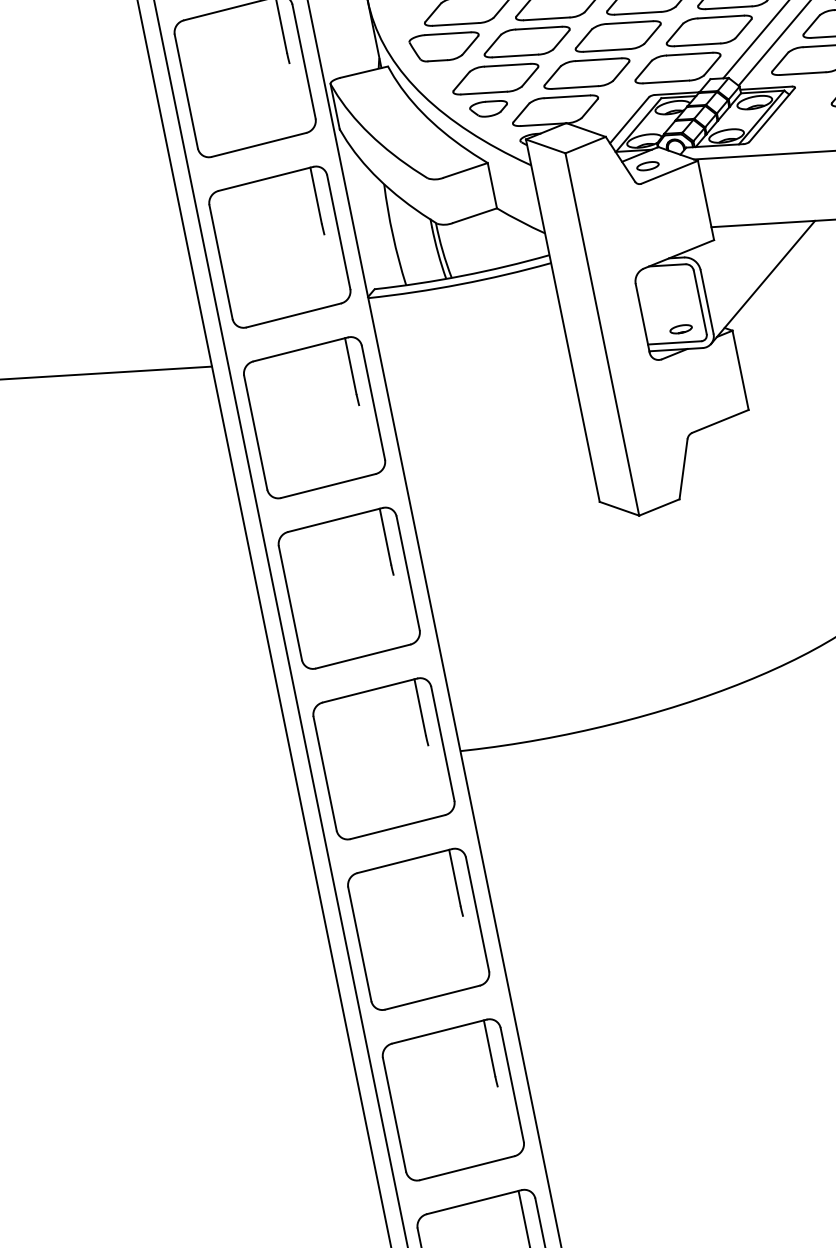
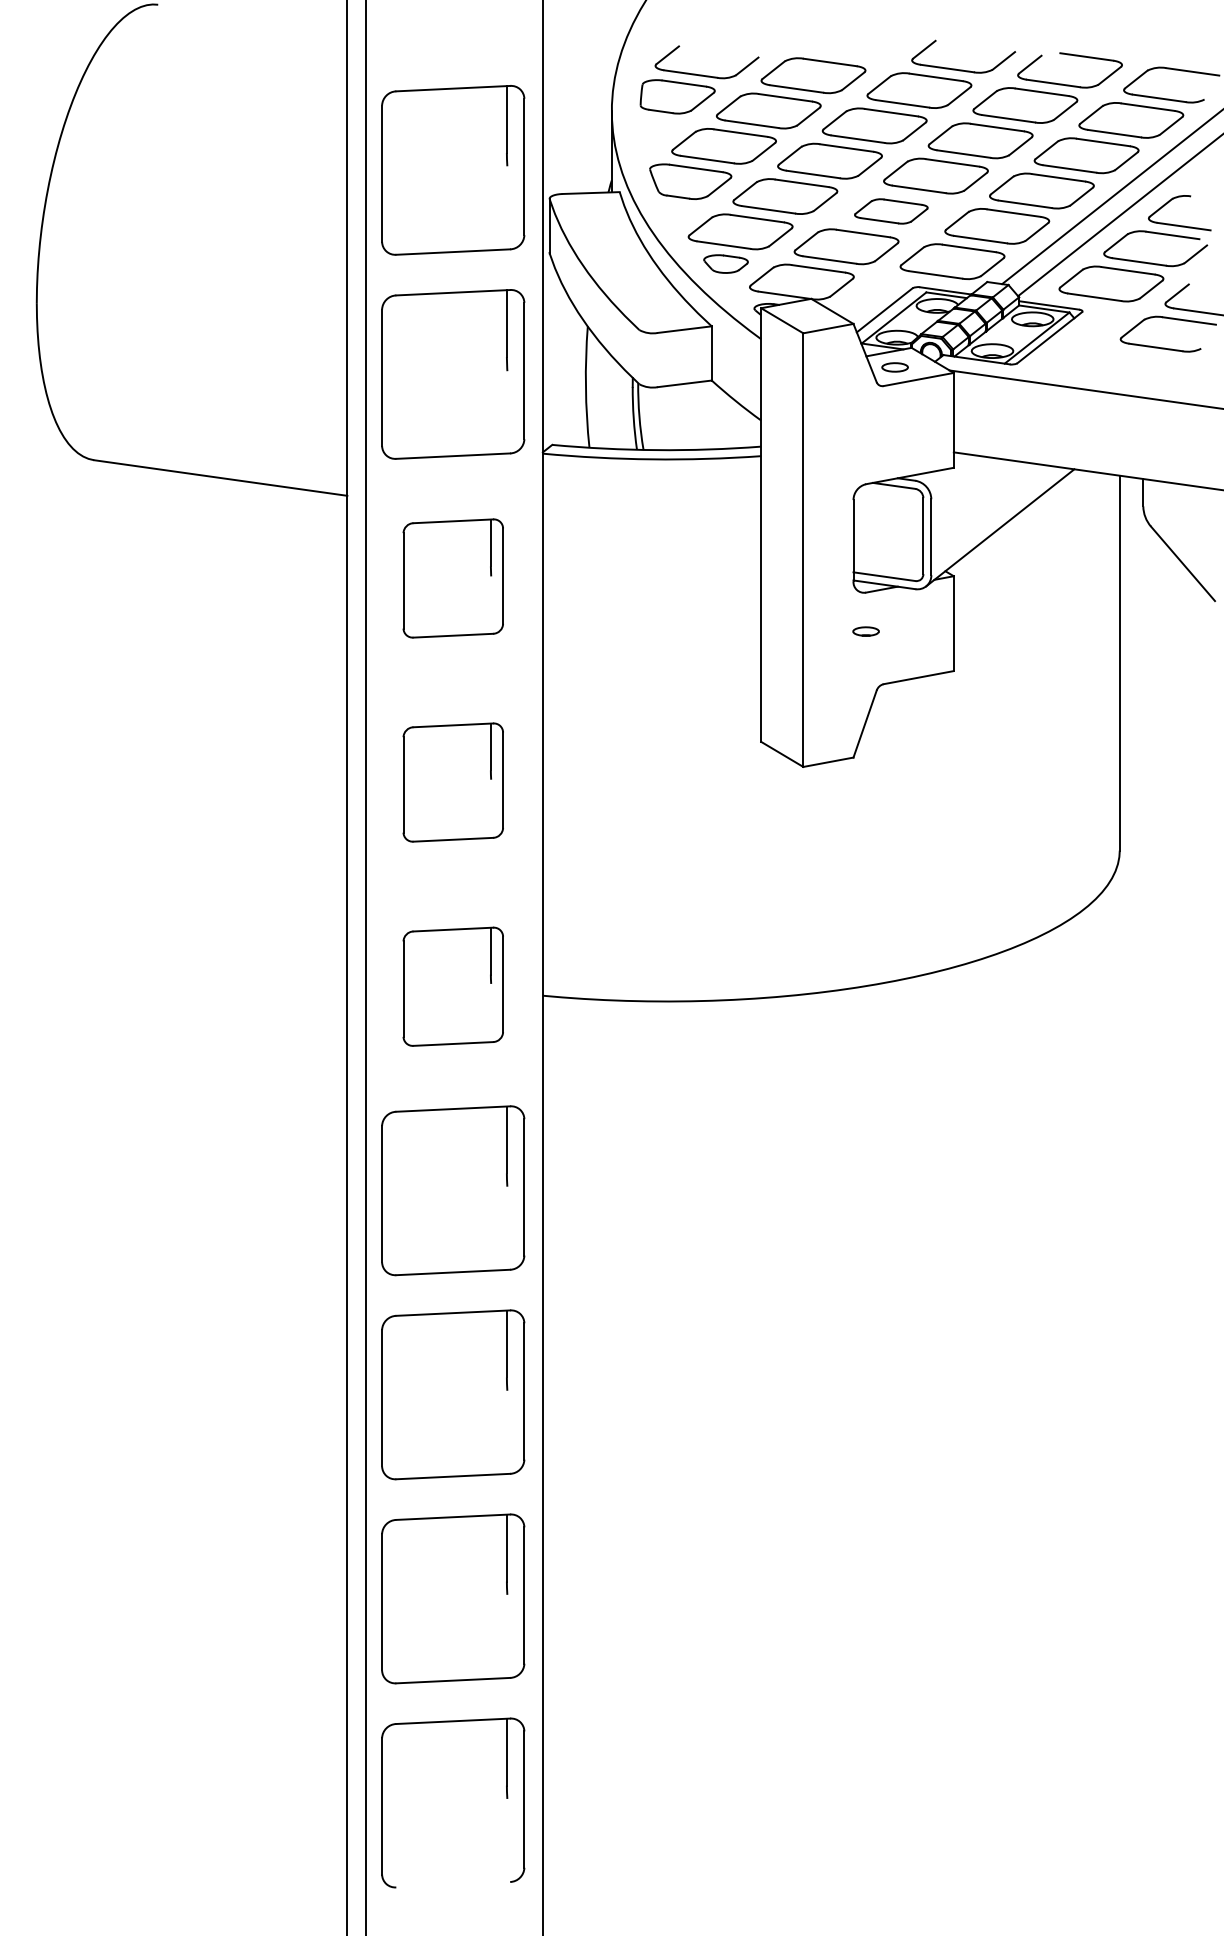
part: (618, 36) -> (891, 211), size x0.7
part: (680, 329) -> (865, 631), moved
part: (314, 417) -> (453, 578), size x0.7
part: (349, 588) -> (453, 782), size x0.7
part: (384, 758) -> (453, 986), size x0.7

